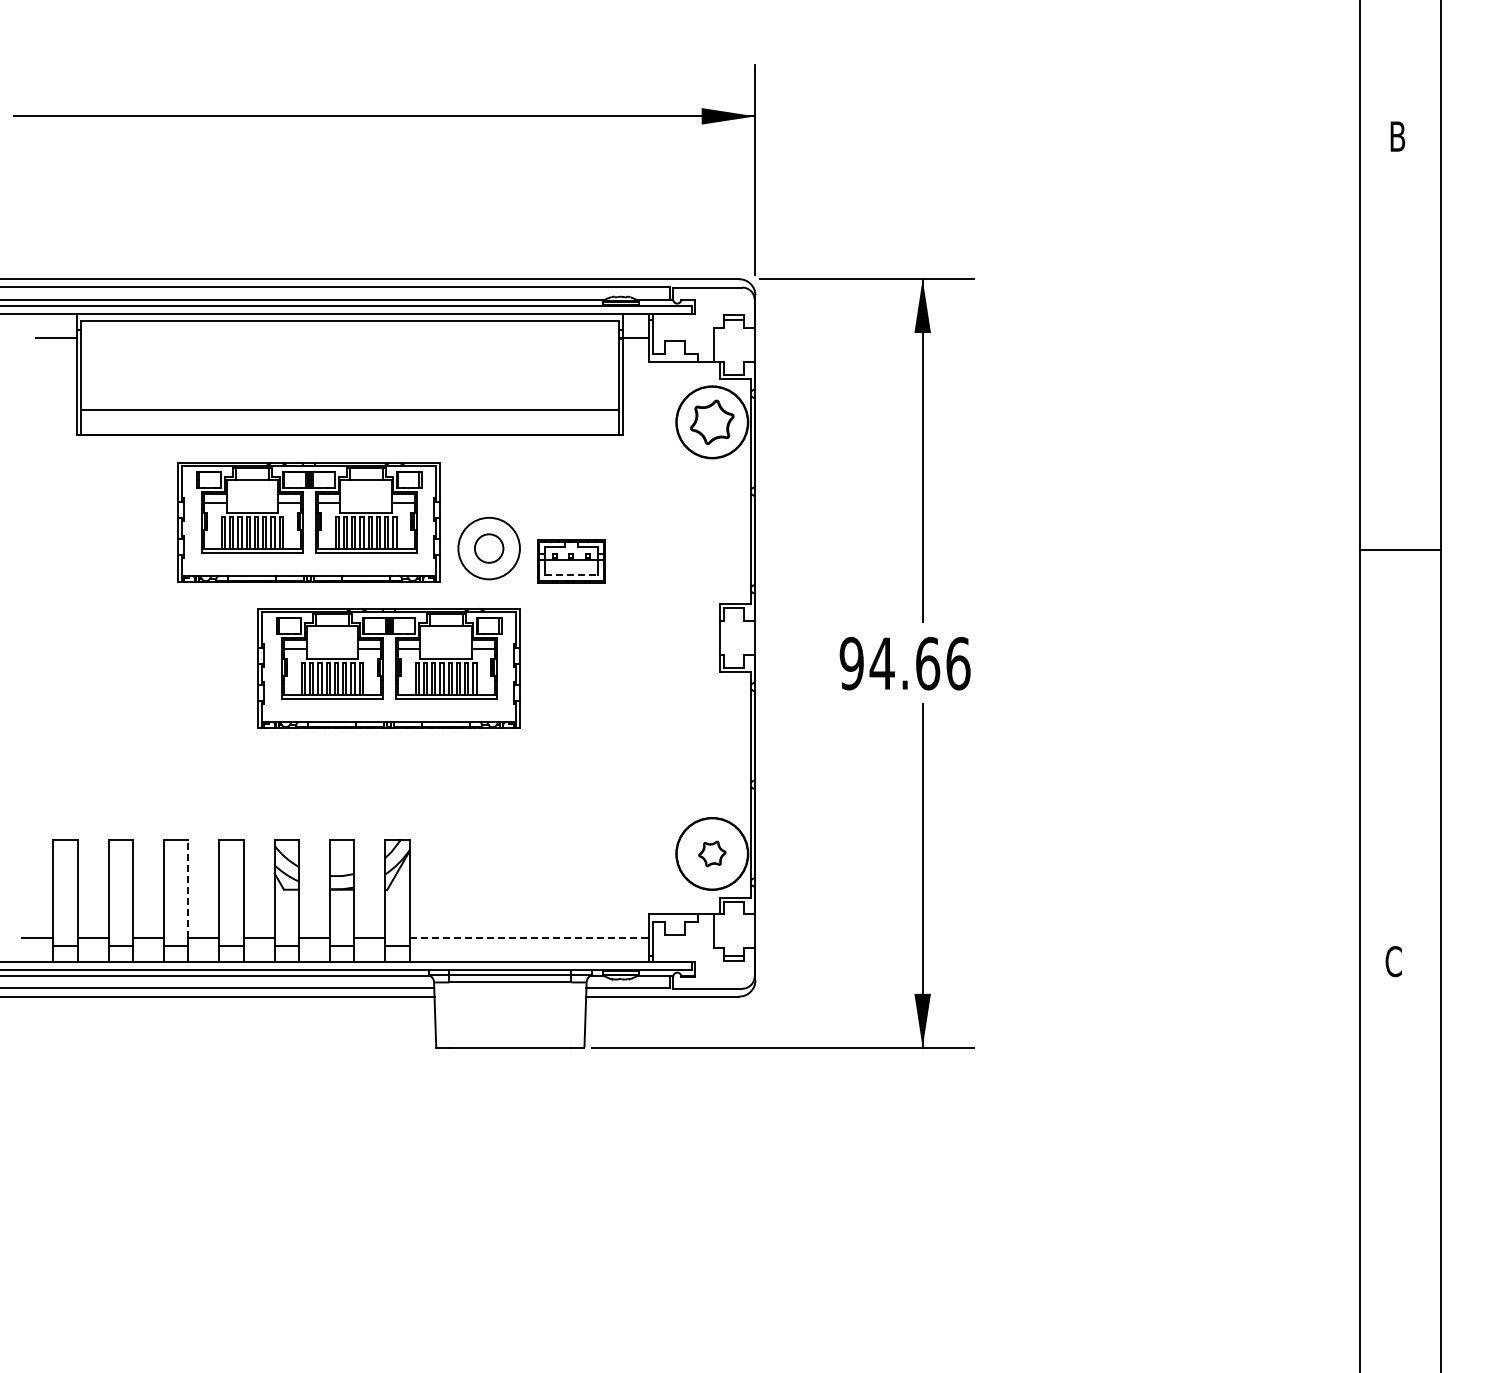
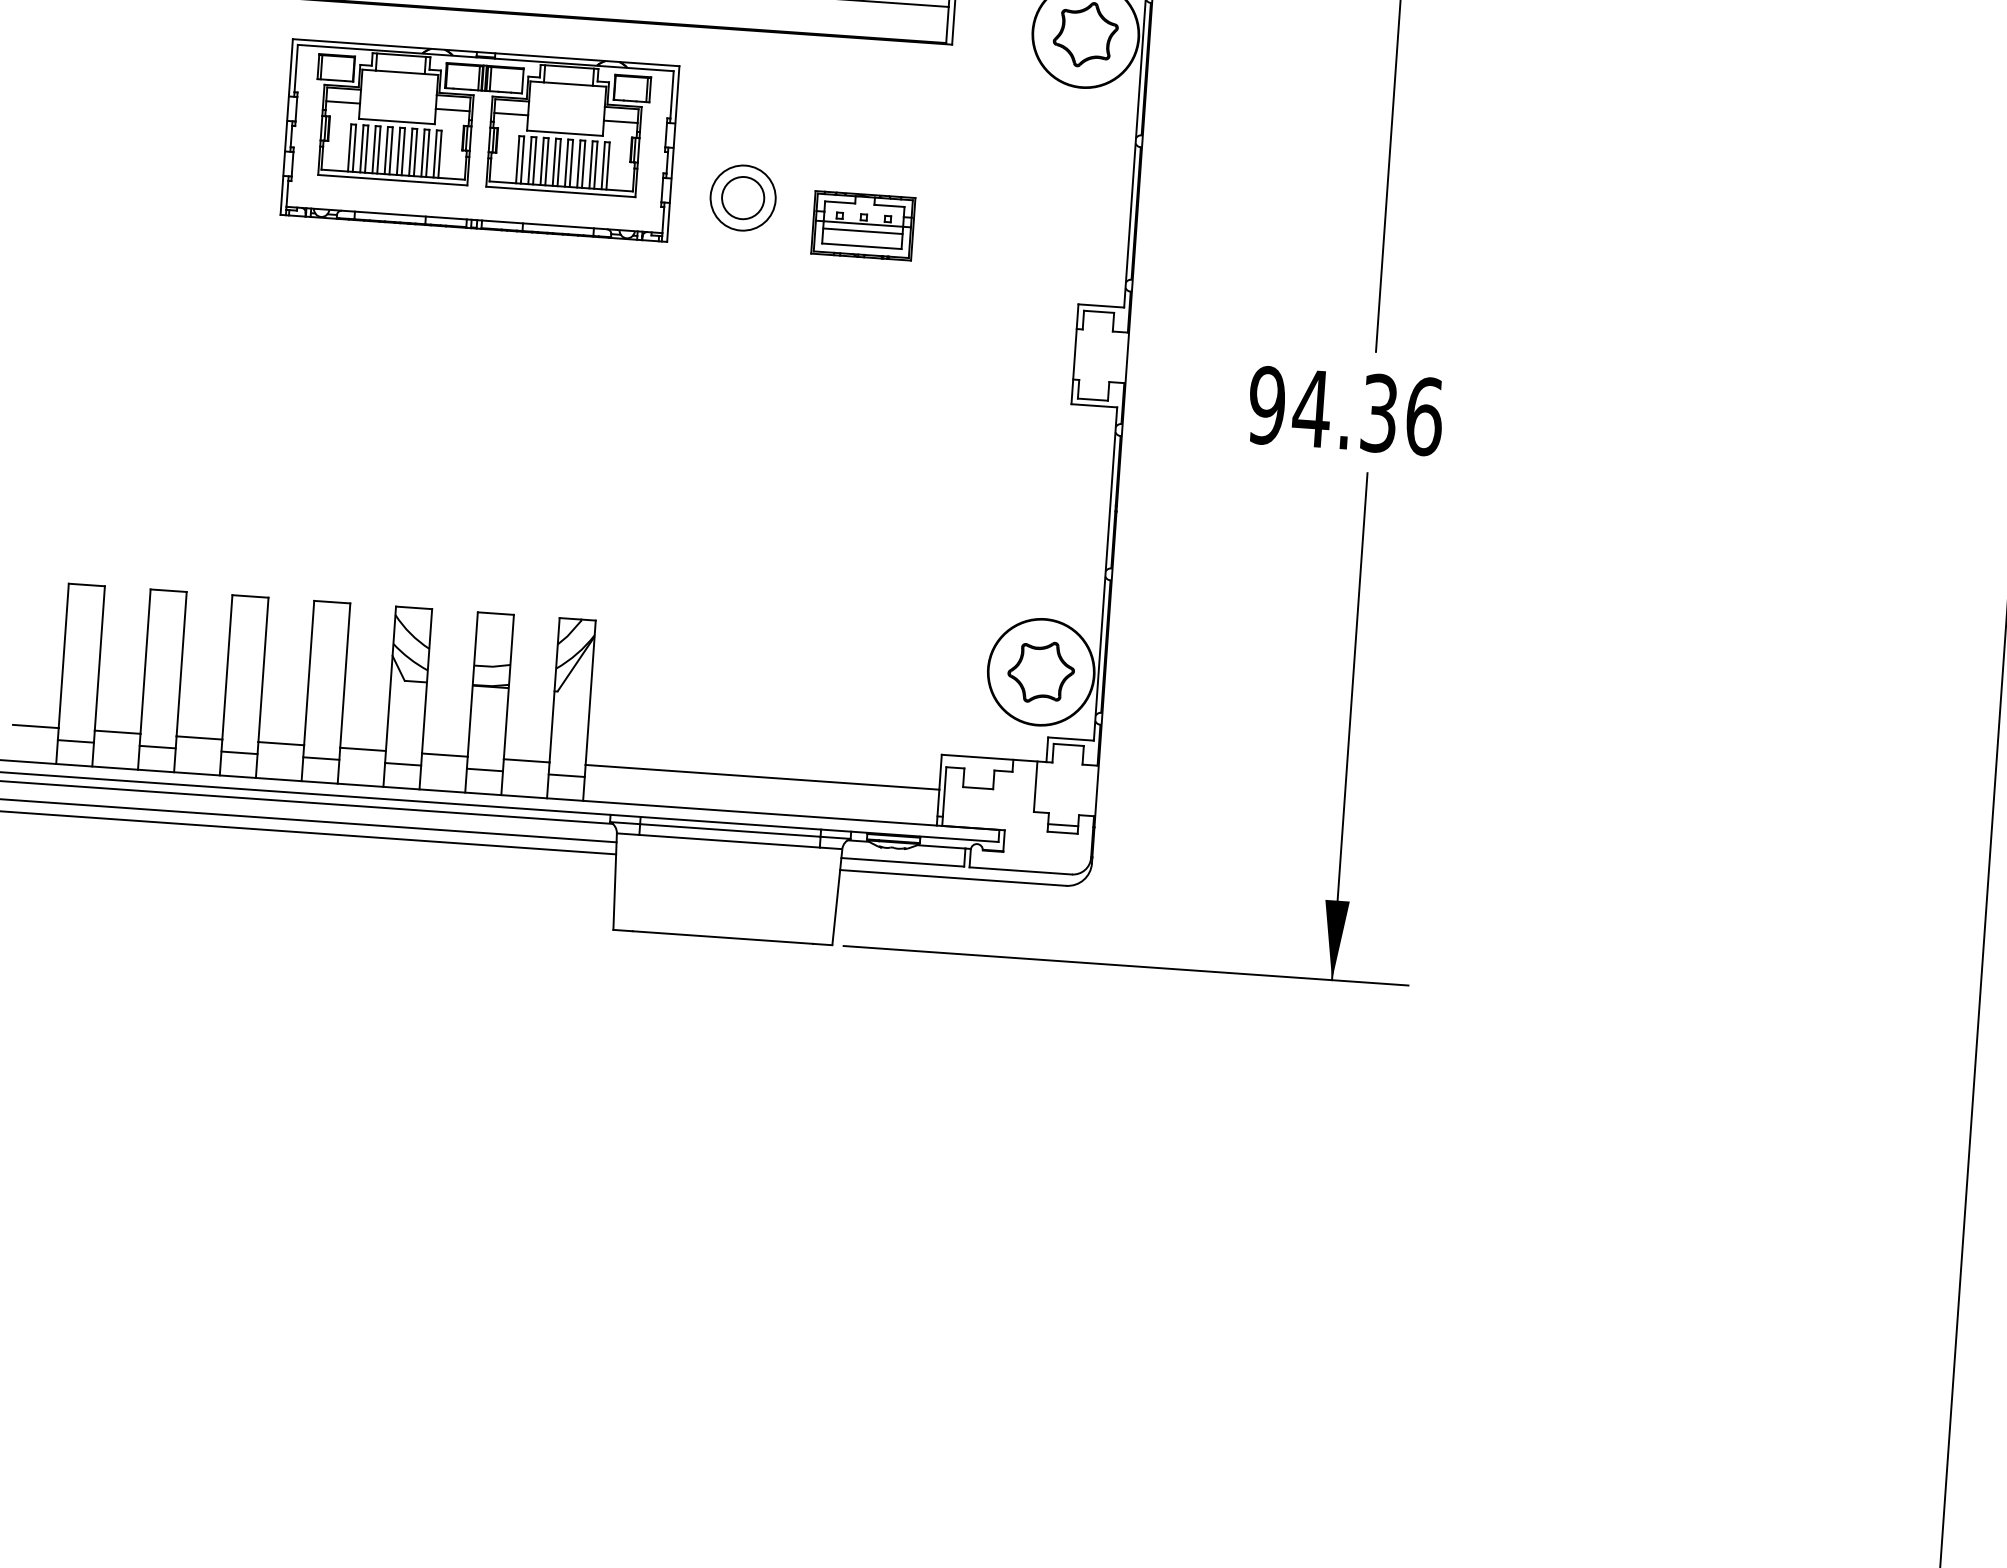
circle: (489, 548) -> (743, 198), size x0.71
line: (571, 565) -> (863, 231), added
line: (571, 575) -> (861, 246), dashed -> solid
text: (928, 663) -> (1380, 413), 94.66 -> 94.36
part: (388, 668) -> (582, 364), removed
part: (712, 853) -> (1041, 671), size x1.67
line: (188, 888) -> (263, 669), dashed -> solid
line: (529, 937) -> (762, 776), dashed -> solid

